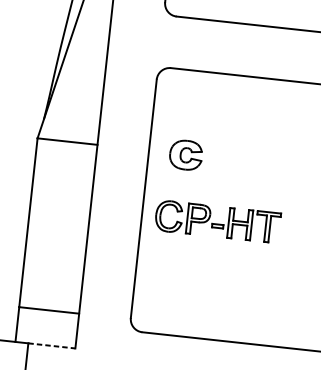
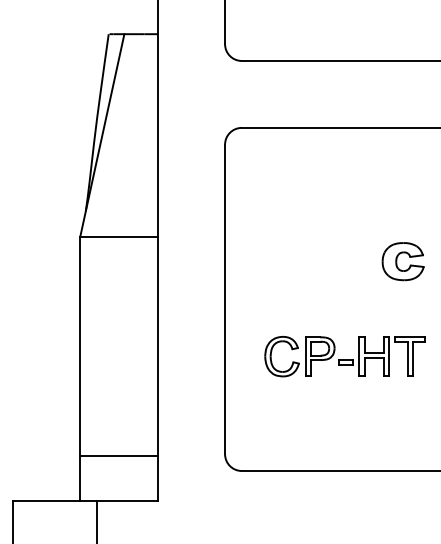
part: (185, 155) -> (402, 261), moved
part: (217, 221) -> (344, 356), moved
line: (51, 346) -> (127, 501), dashed -> solid

